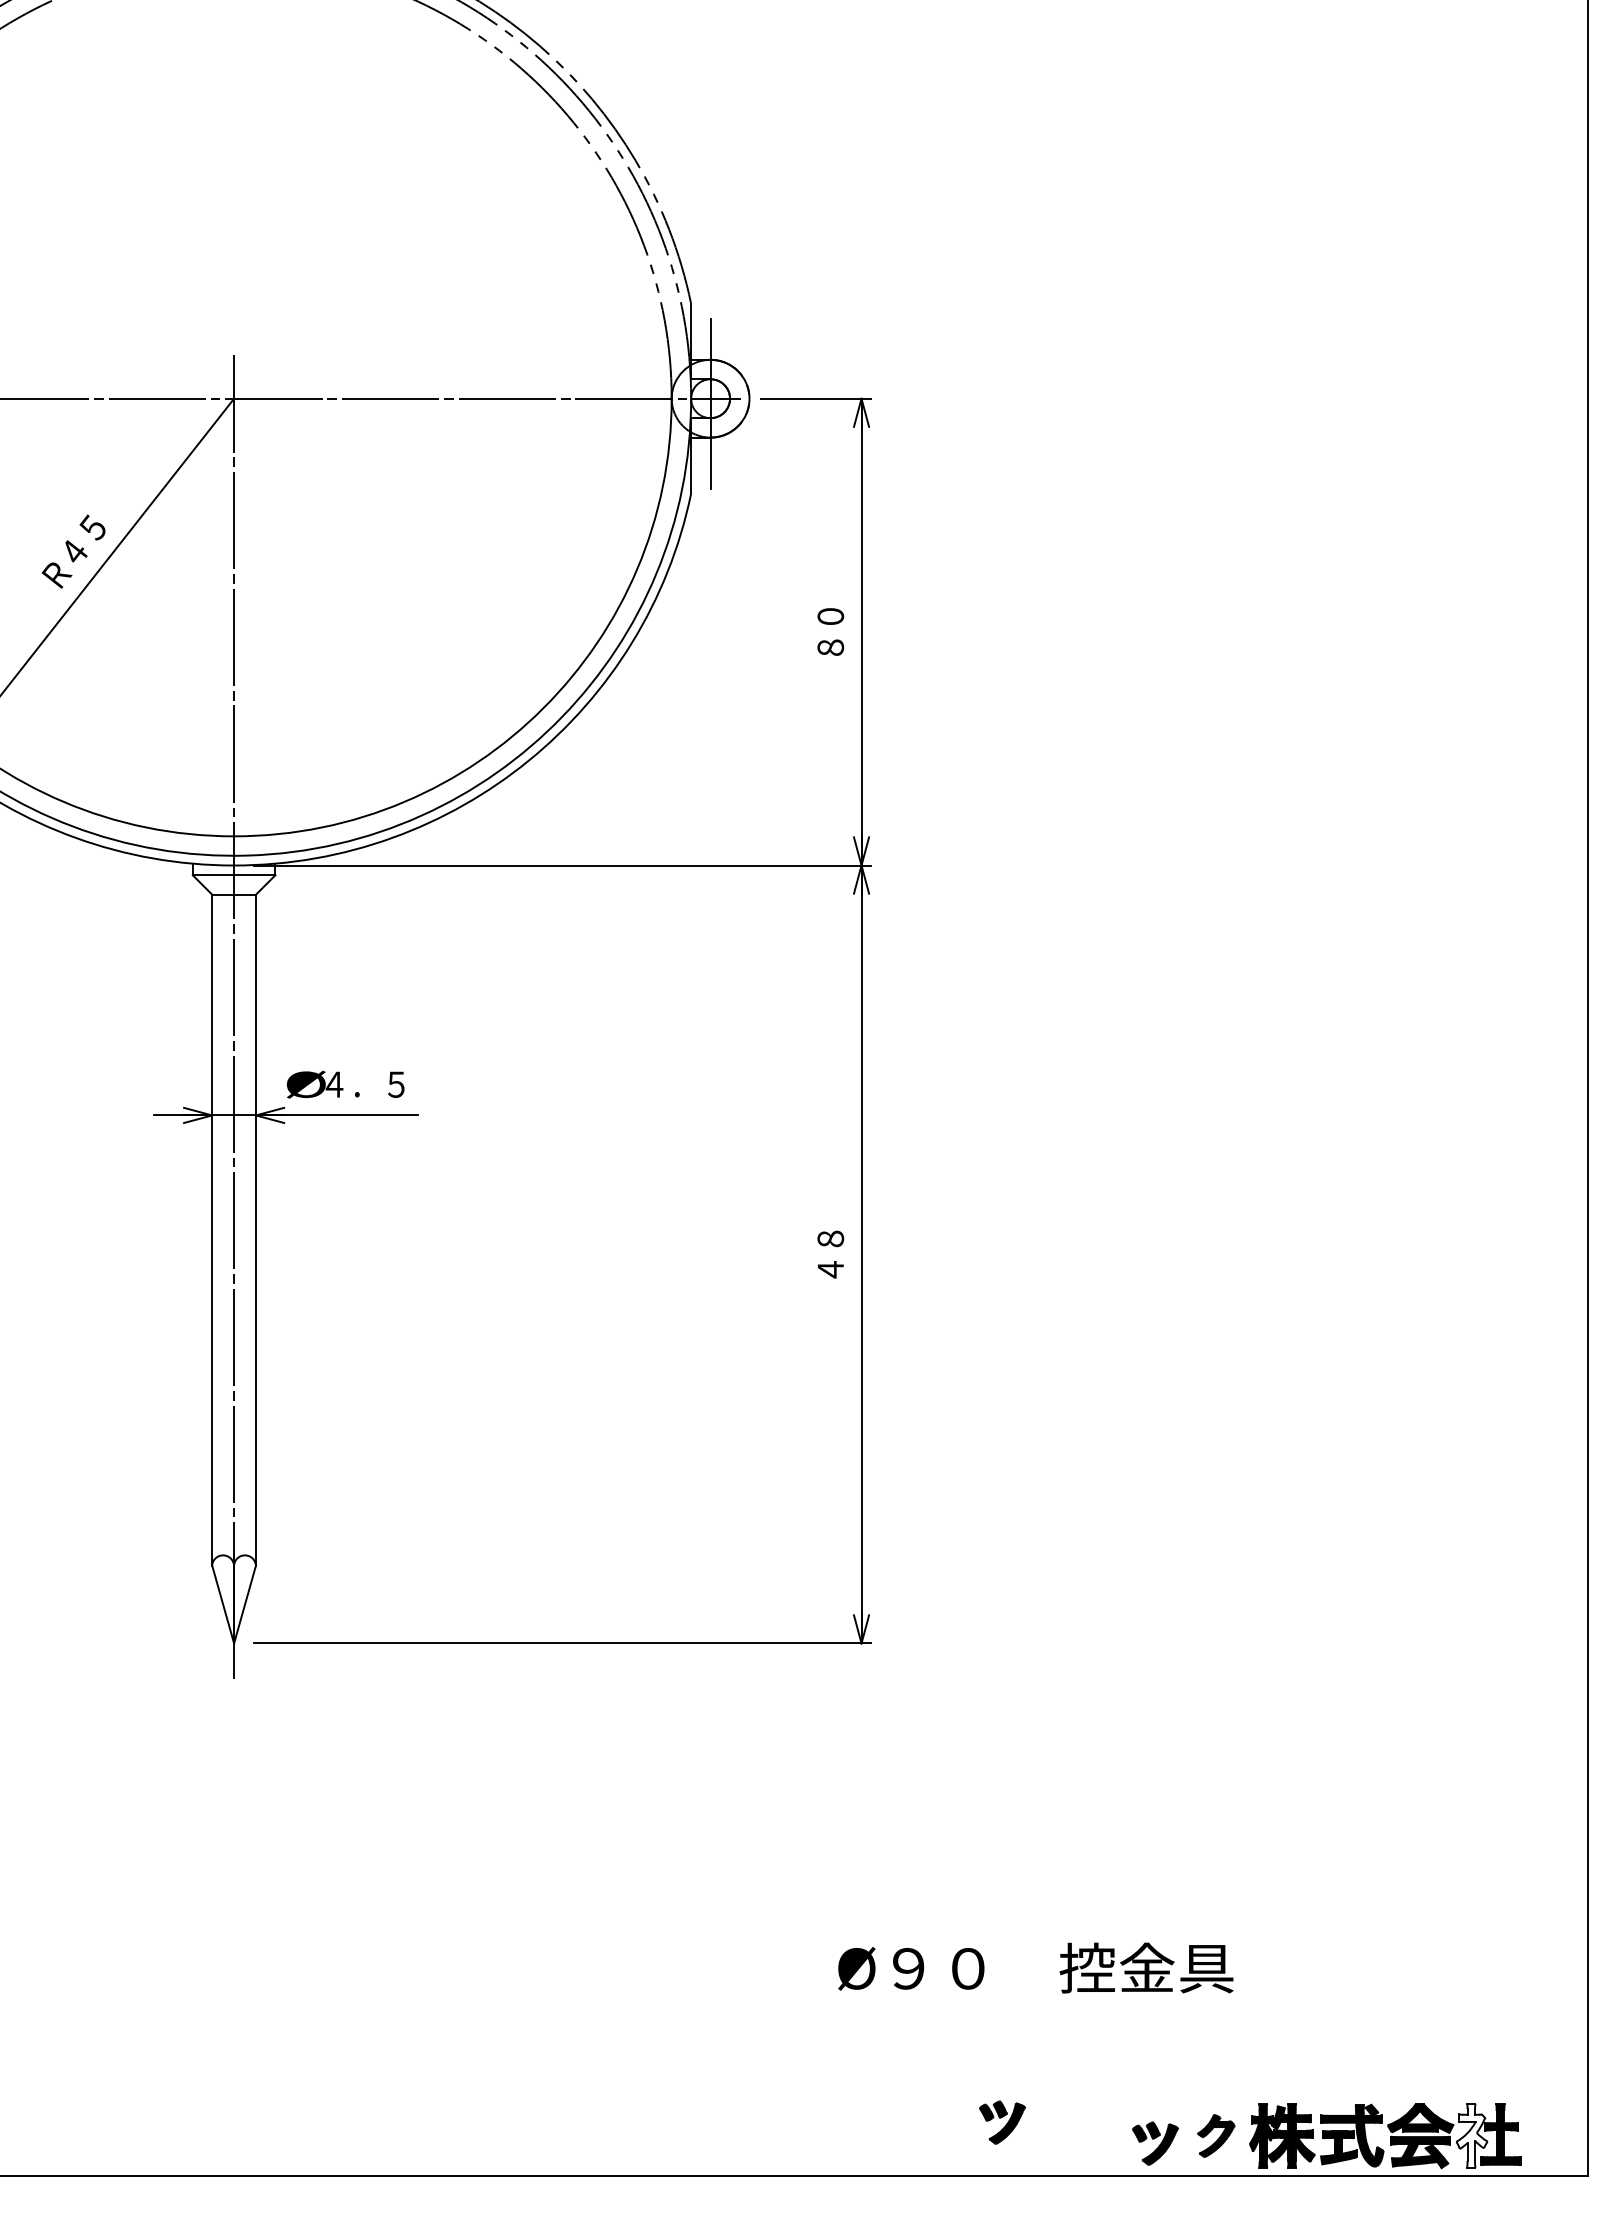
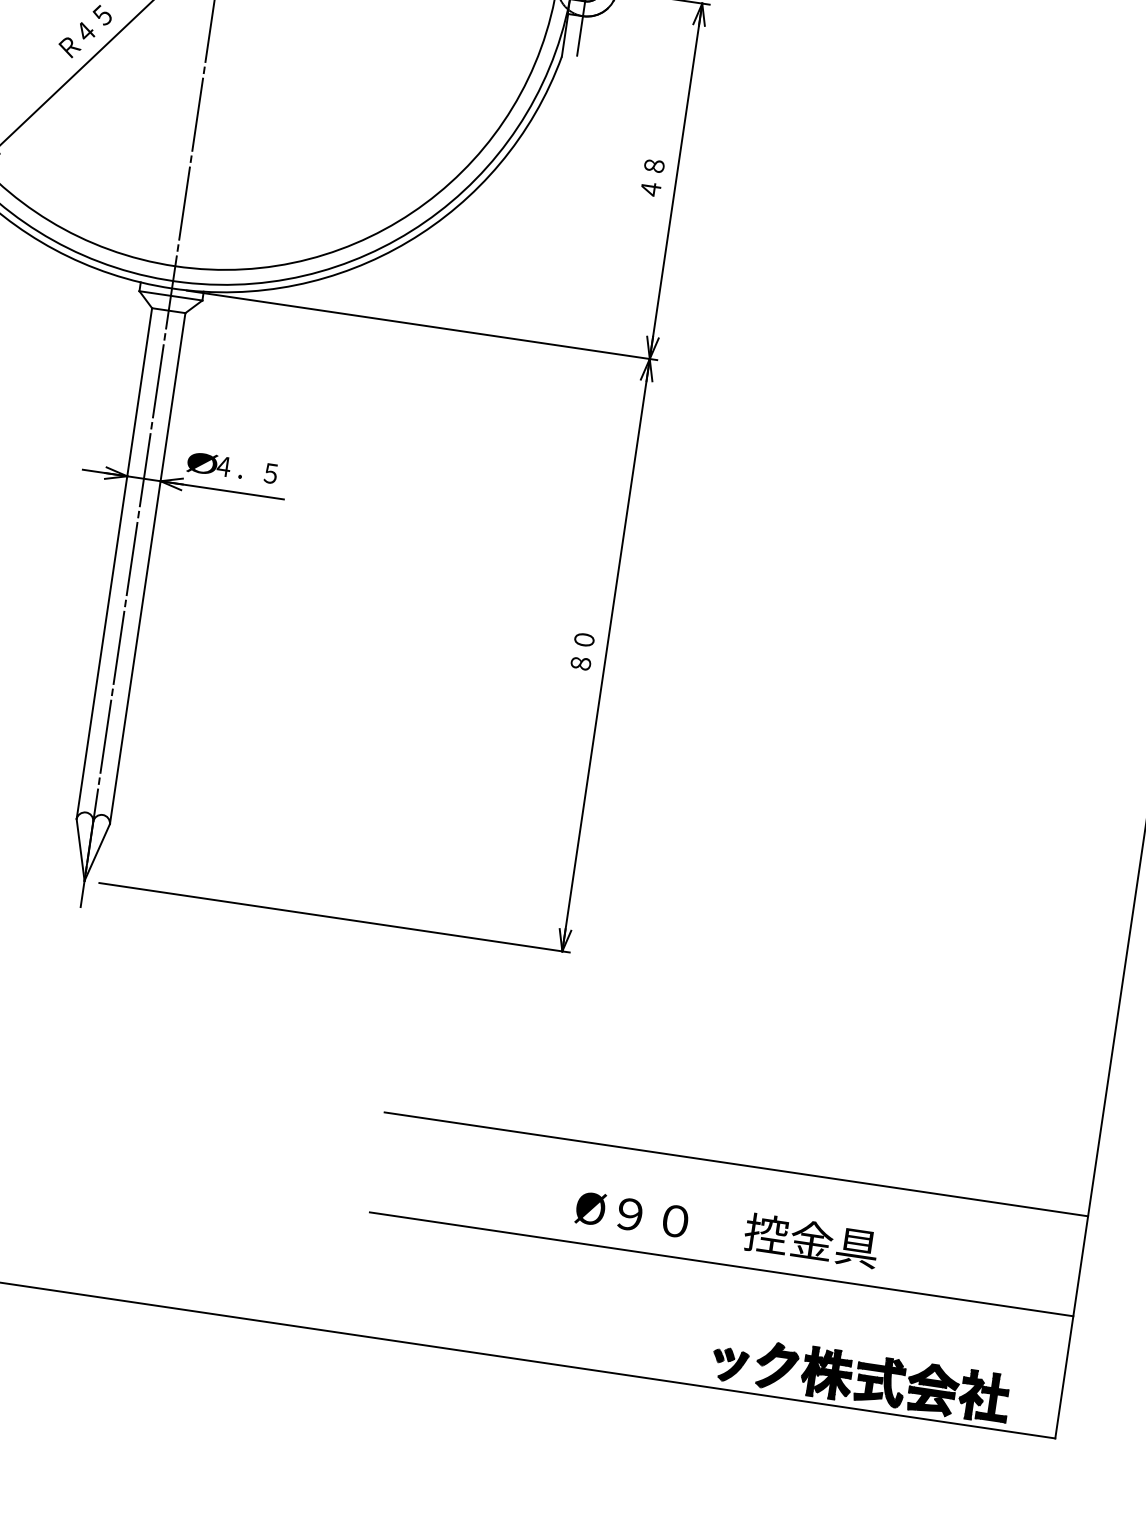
text: (830, 632) -> (652, 178), ８０ -> ４８
text: (830, 1254) -> (582, 651), ４８ -> ８０
line: (1125, 1884) -> (736, 1164), added
text: (1035, 1967) -> (726, 1227), moved
line: (1125, 2015) -> (721, 1264), added
part: (1002, 2122) -> (615, 1331), removed
part: (1216, 2135) -> (777, 1365), size x1.43
fill: (1471, 2135) -> (971, 1394), added

